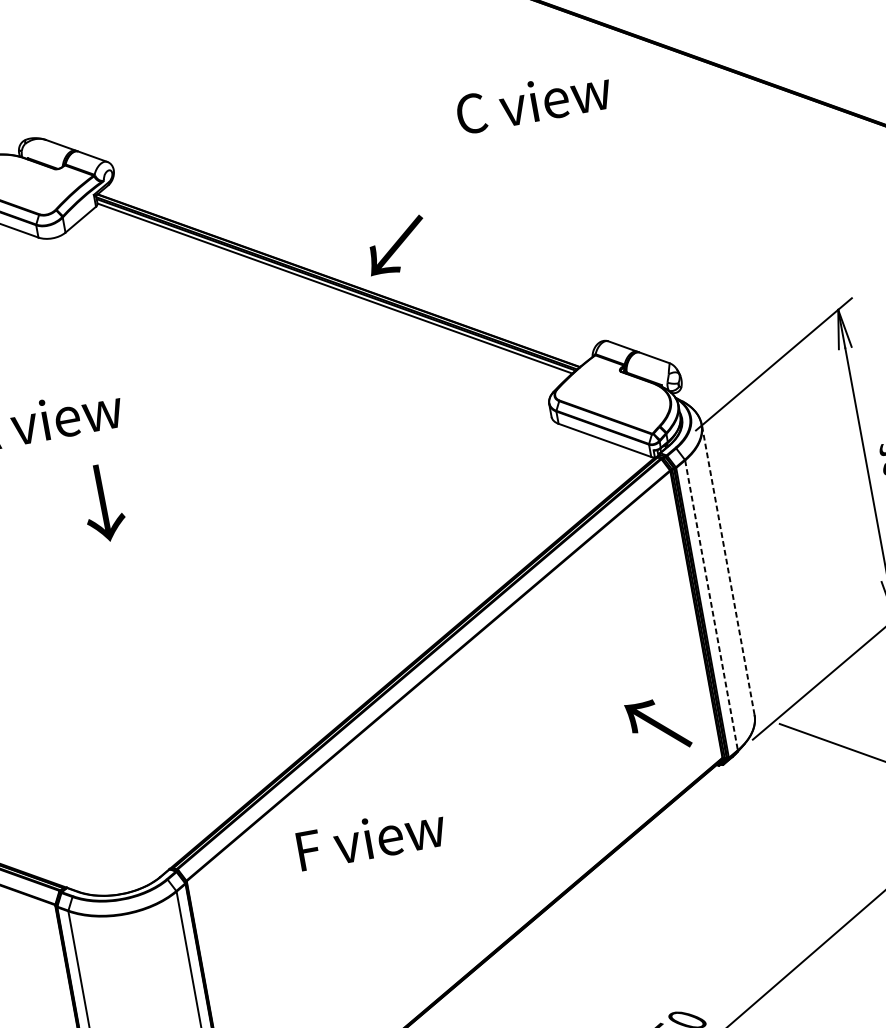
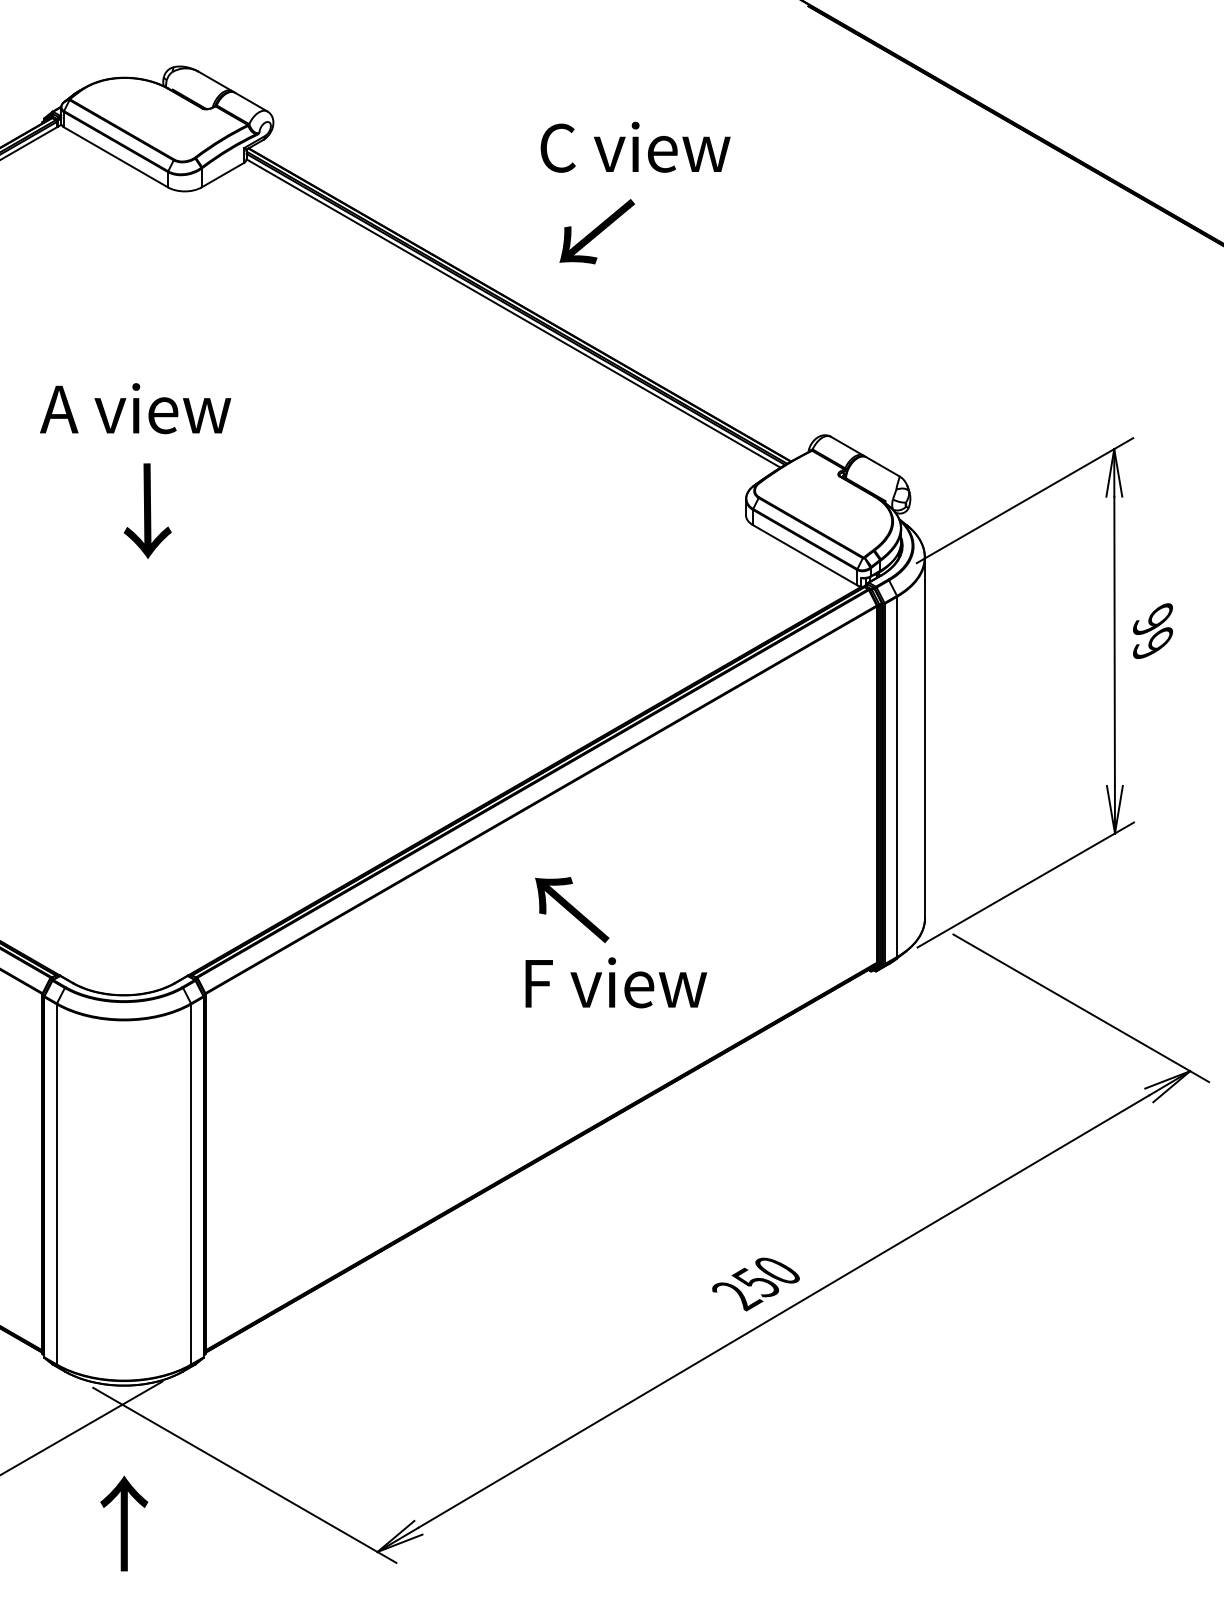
text: (533, 101) -> (635, 146), moved
text: (396, 245) -> (596, 231), moved
text: (102, 502) -> (147, 510), moved
line: (728, 569) -> (925, 737), dashed -> solid
line: (711, 605) -> (897, 777), dashed -> solid
text: (658, 725) -> (572, 909), moved
text: (371, 838) -> (616, 982), moved

